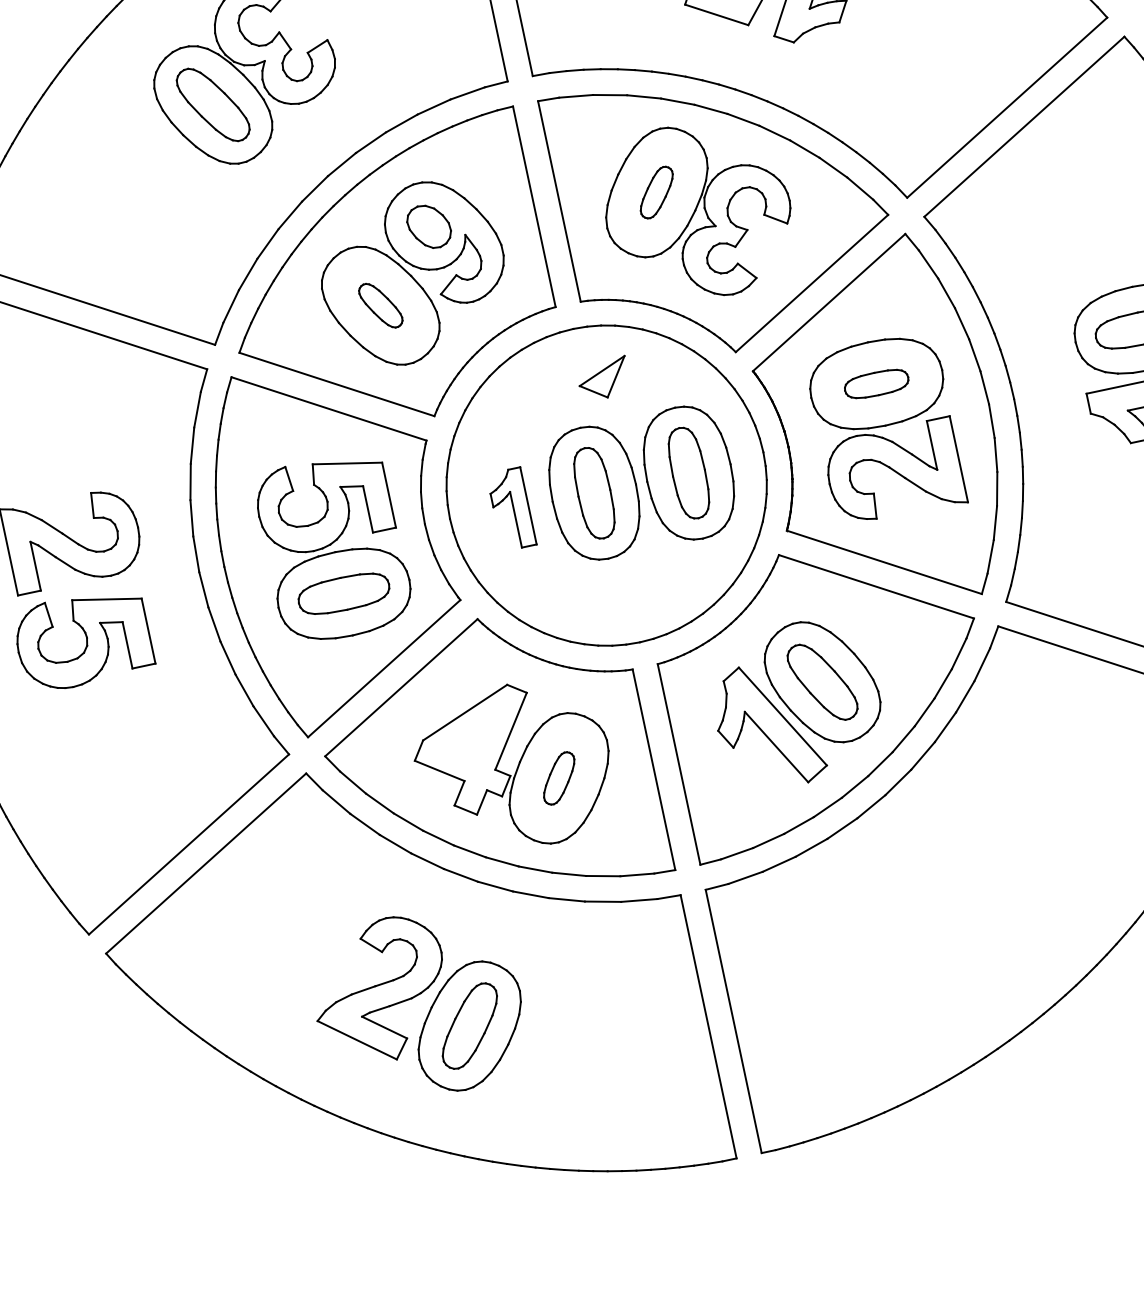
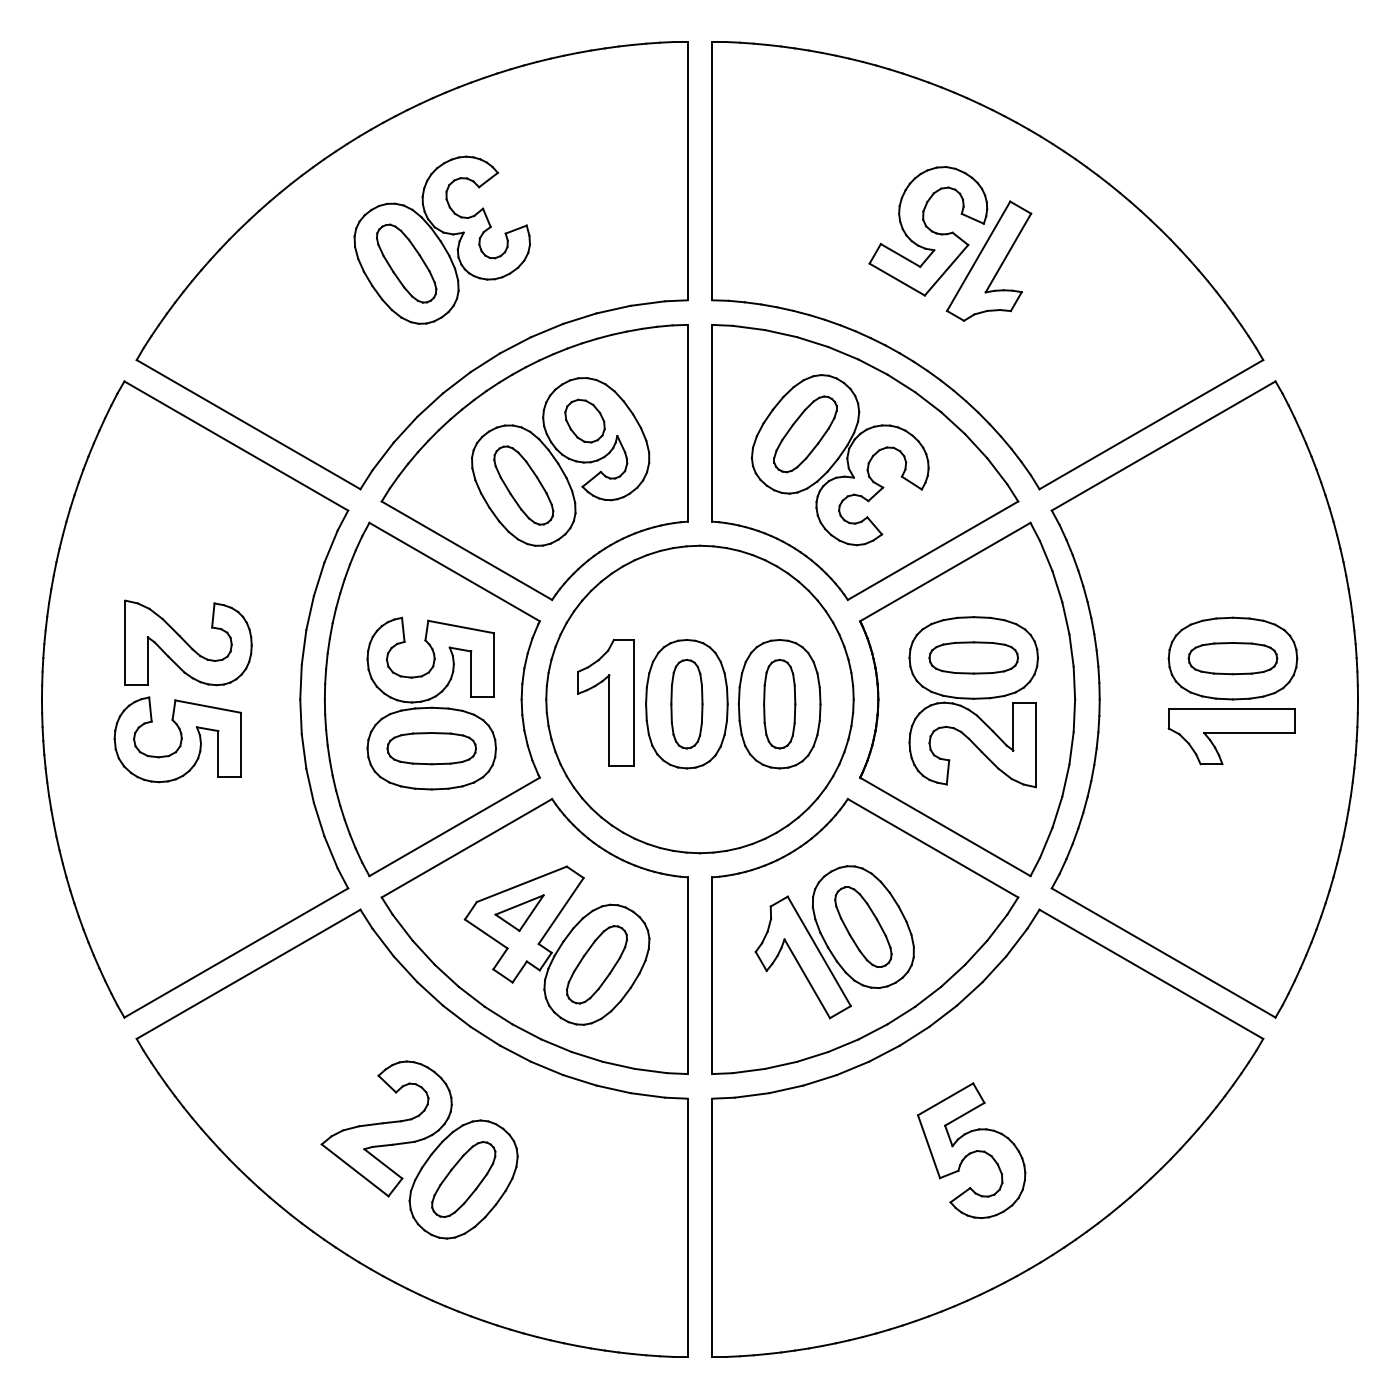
part: (656, 192) -> (805, 434), size x1.67
part: (380, 305) -> (523, 485), size x1.67
part: (603, 379) -> (519, 913), moved
part: (876, 383) -> (973, 657), size x1.43
part: (511, 509) -> (605, 702), size x1.67
part: (558, 778) -> (596, 964), size x1.67
part: (981, 886) -> (971, 1150), added

